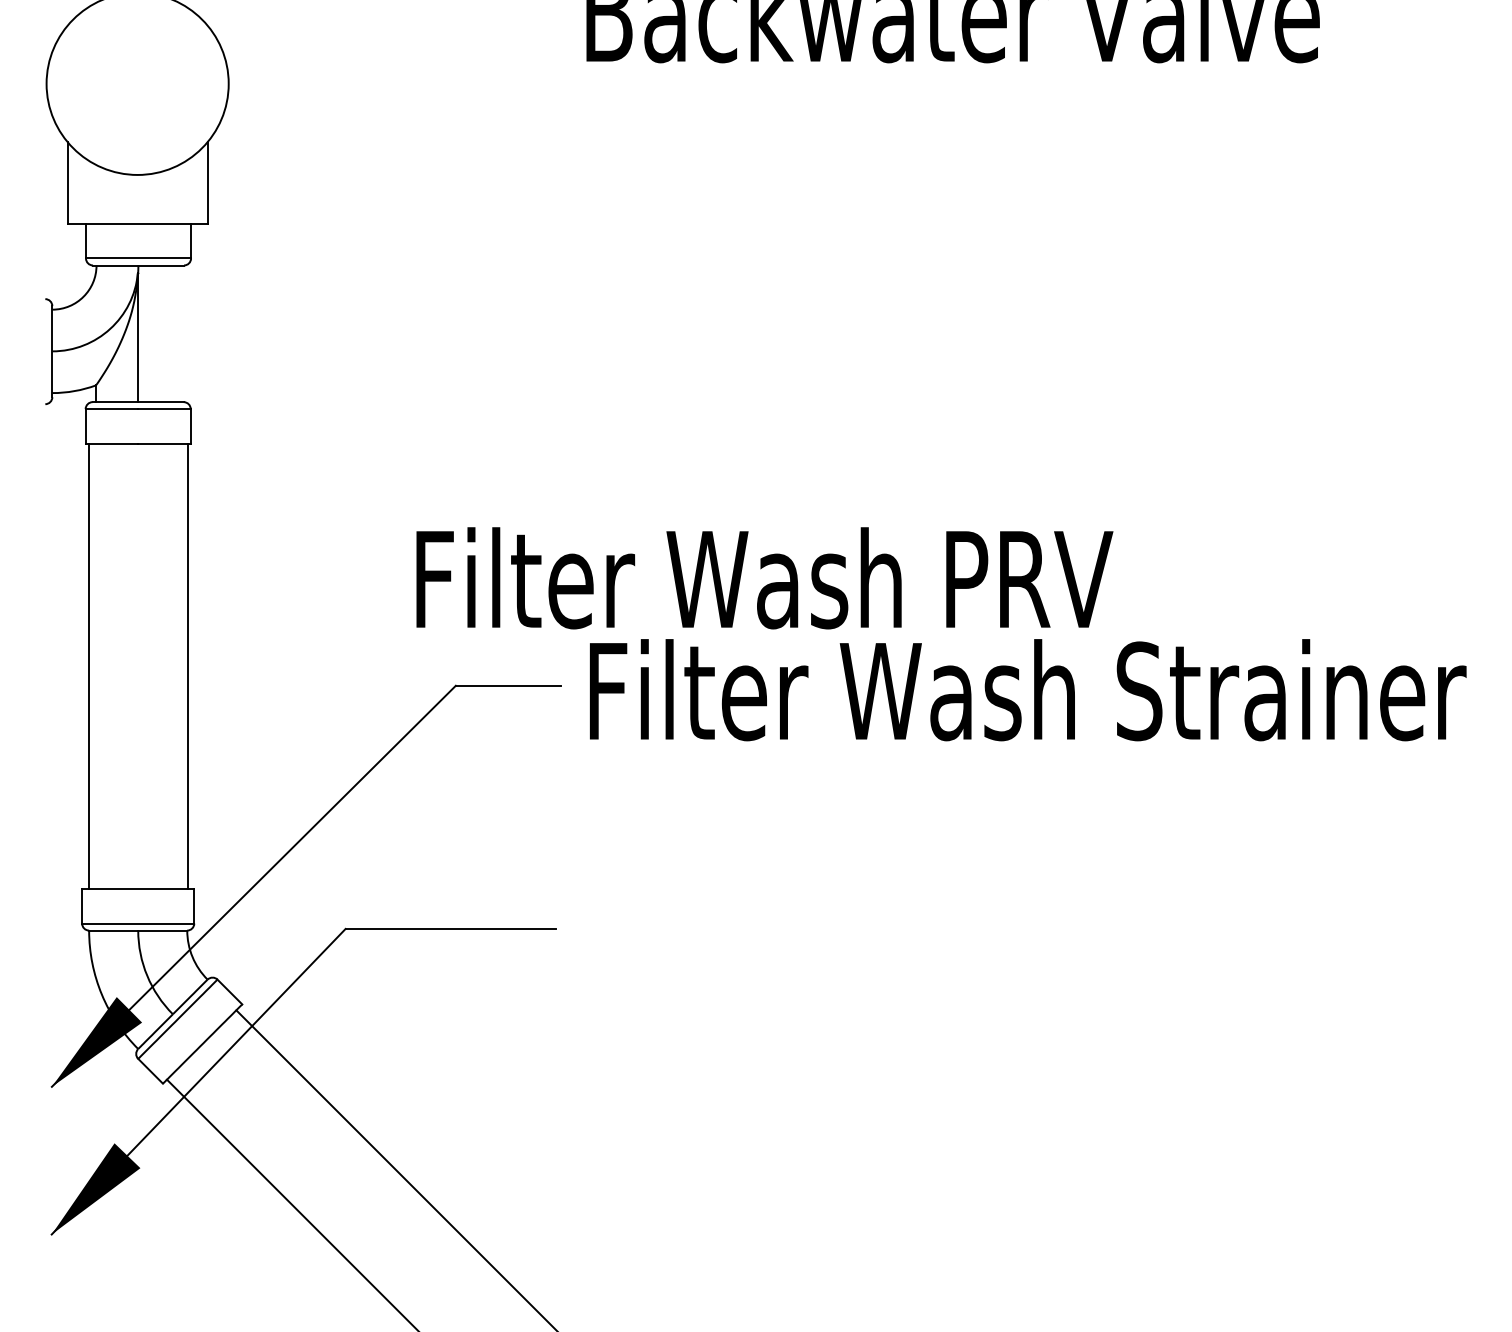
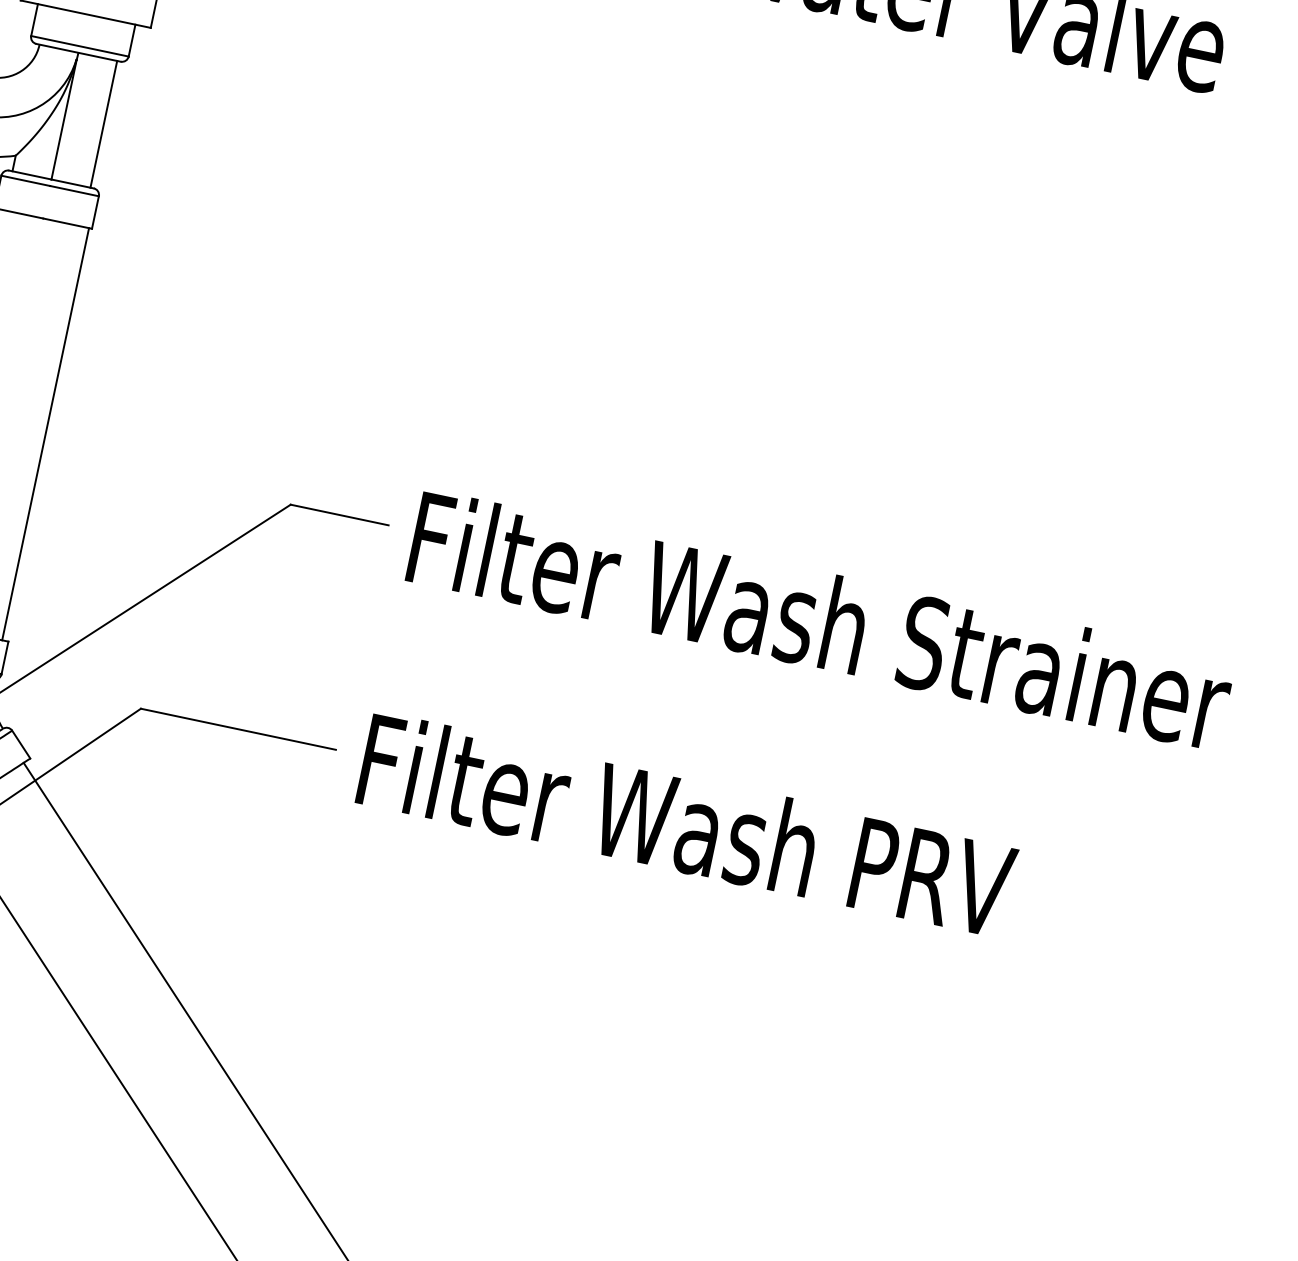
line: (180, 333) -> (104, 124), added
text: (764, 578) -> (686, 825), moved

